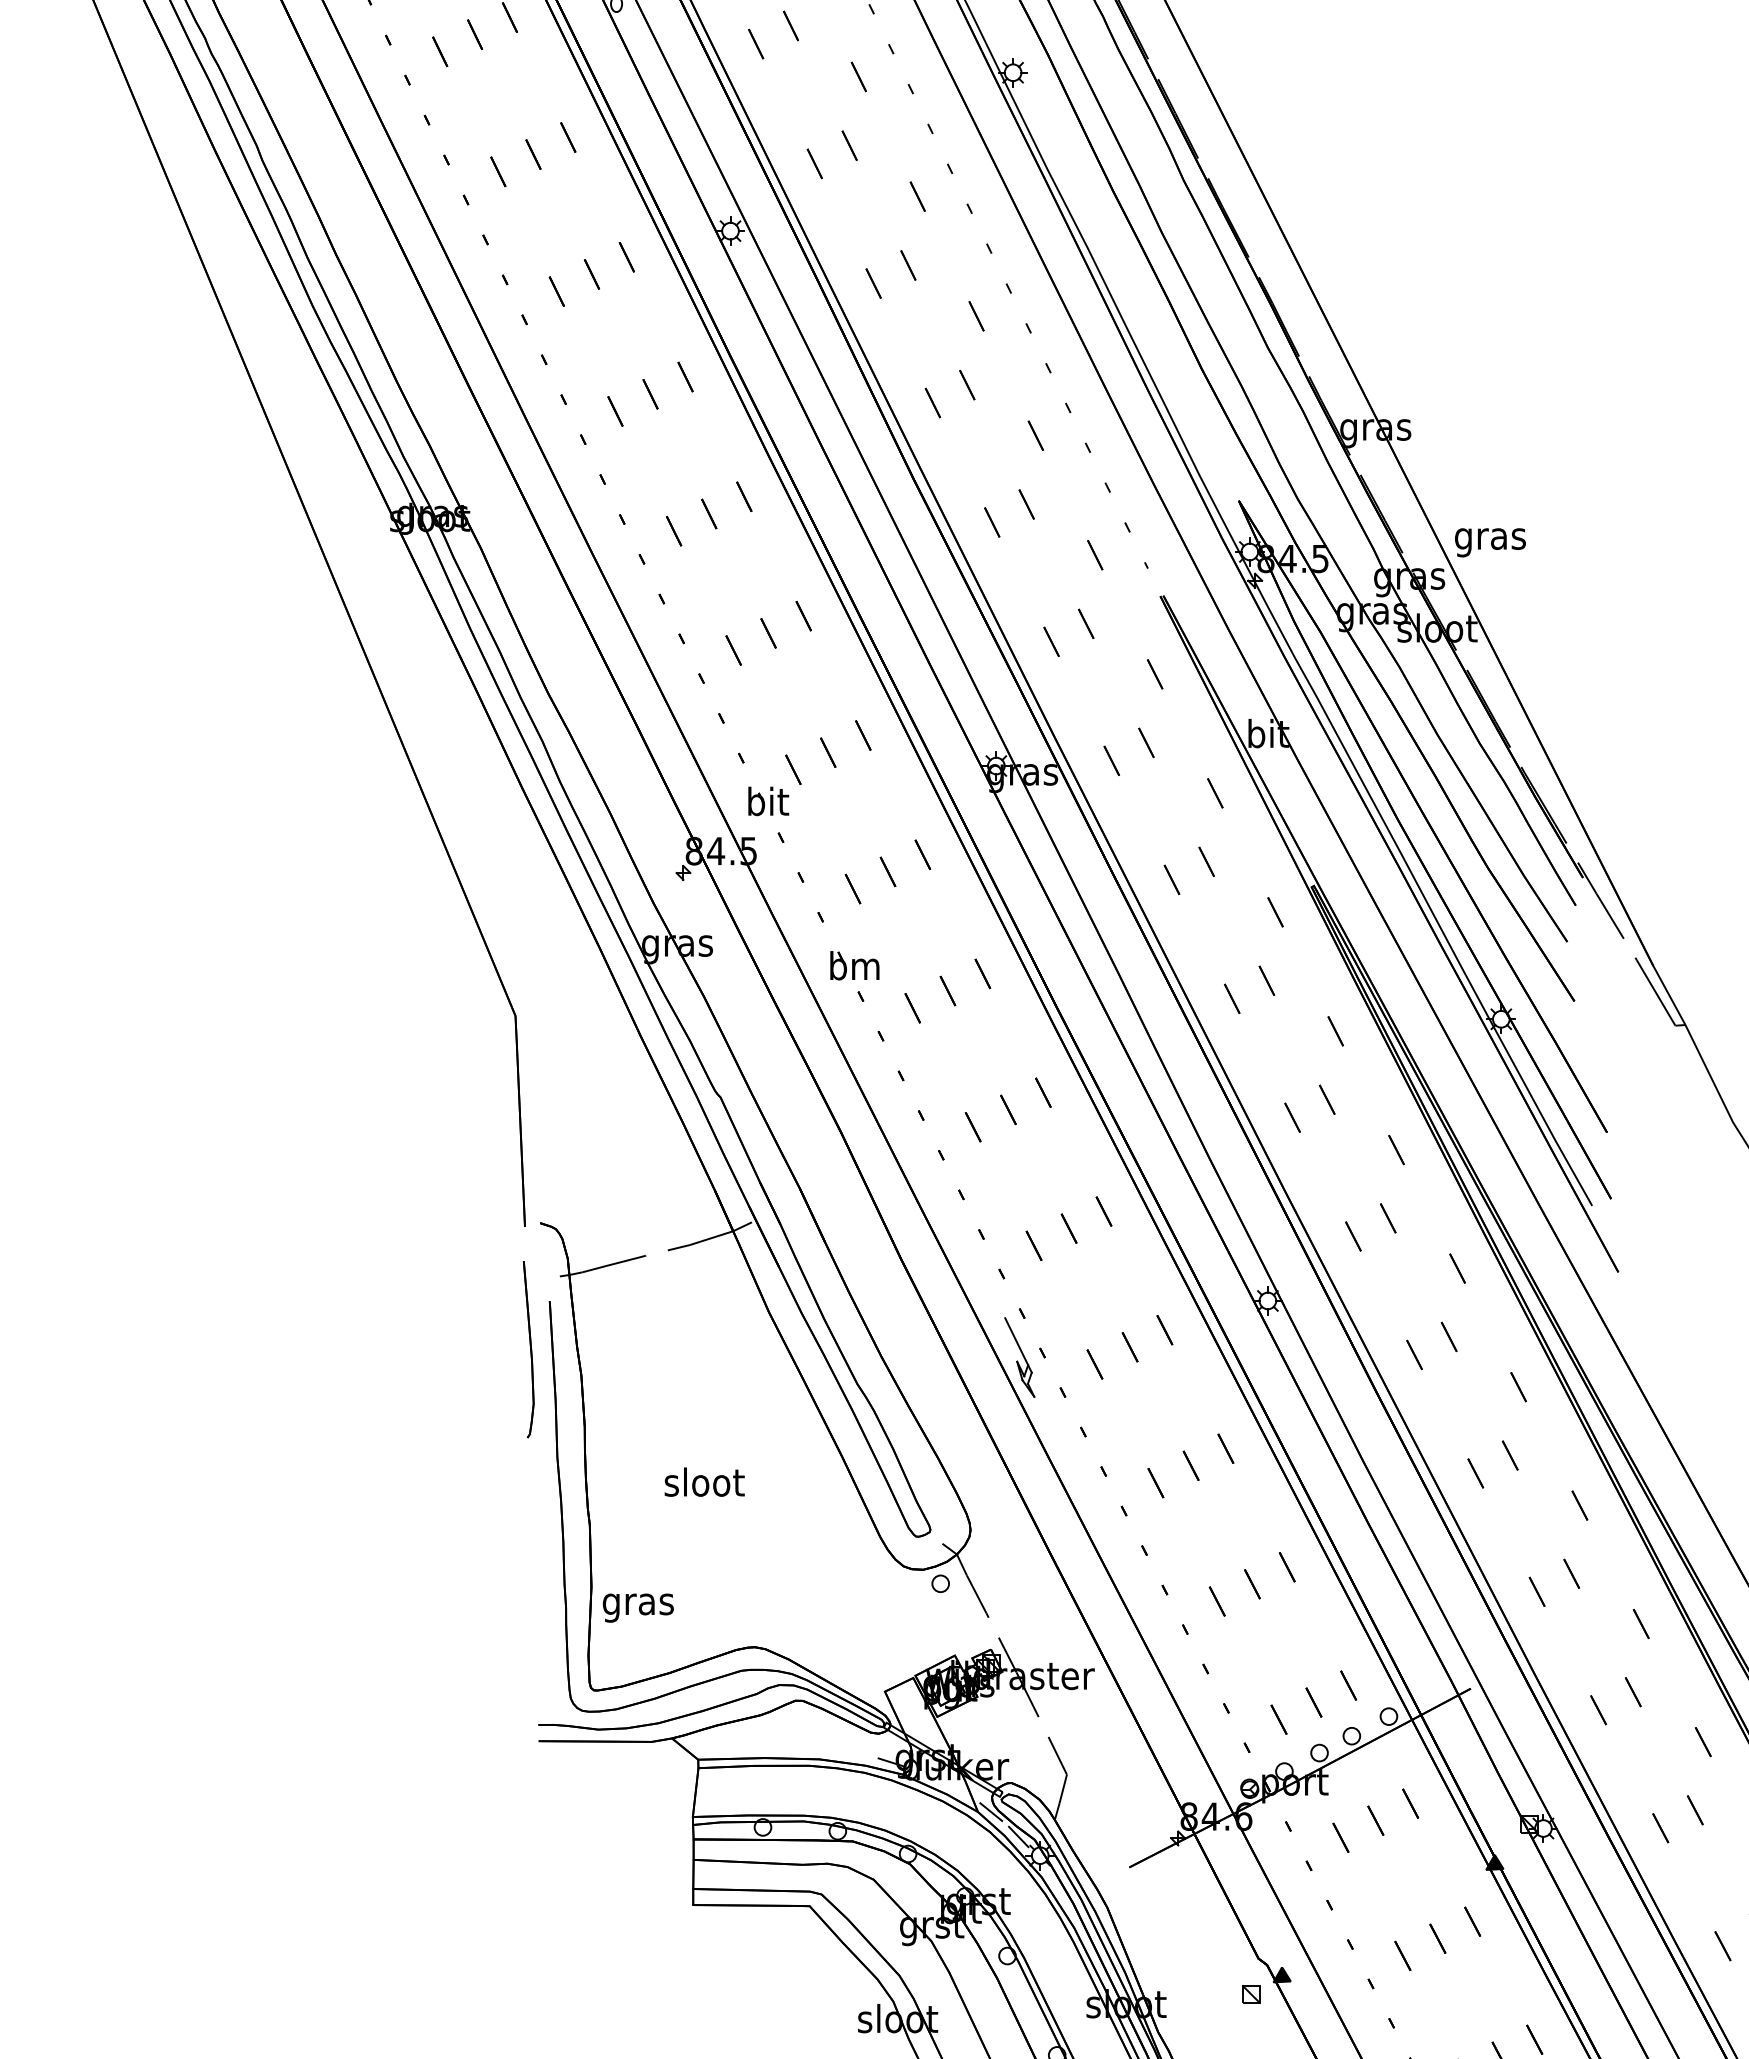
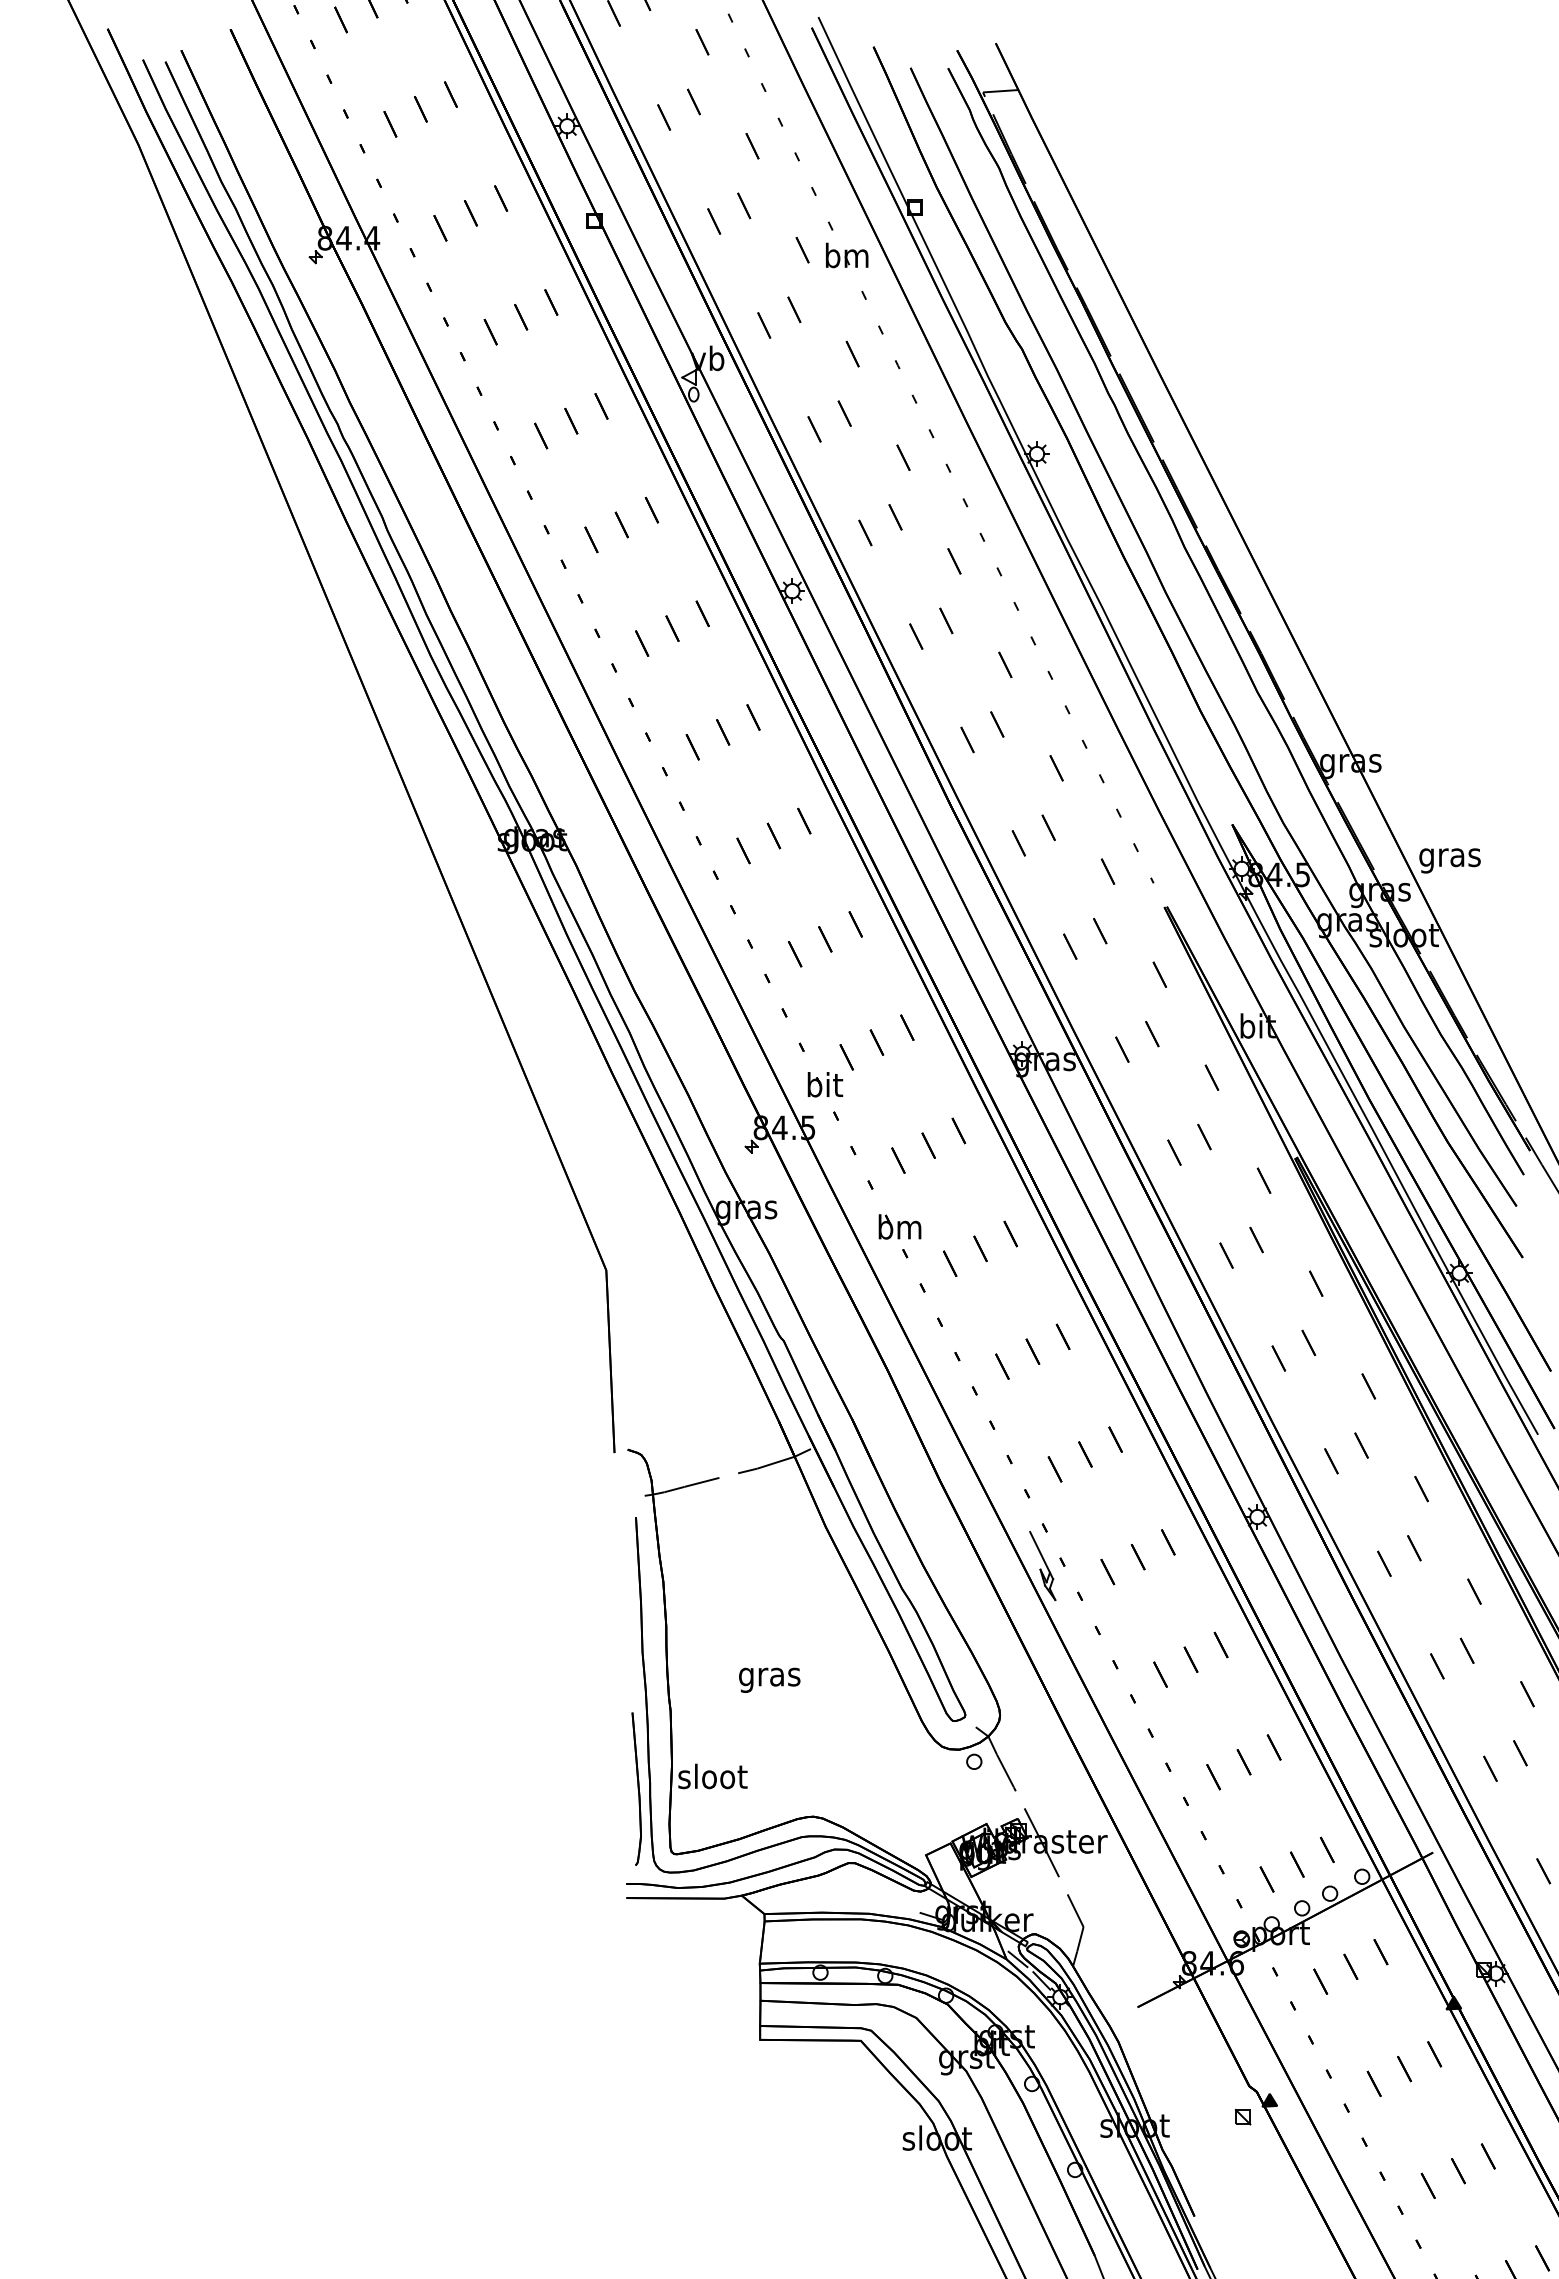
part: (528, 1348) -> (636, 1788), moved
text: (704, 1485) -> (769, 1676), sloot -> gras
text: (638, 1604) -> (712, 1779), gras -> sloot

